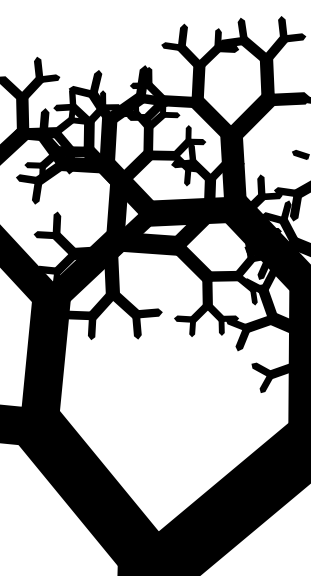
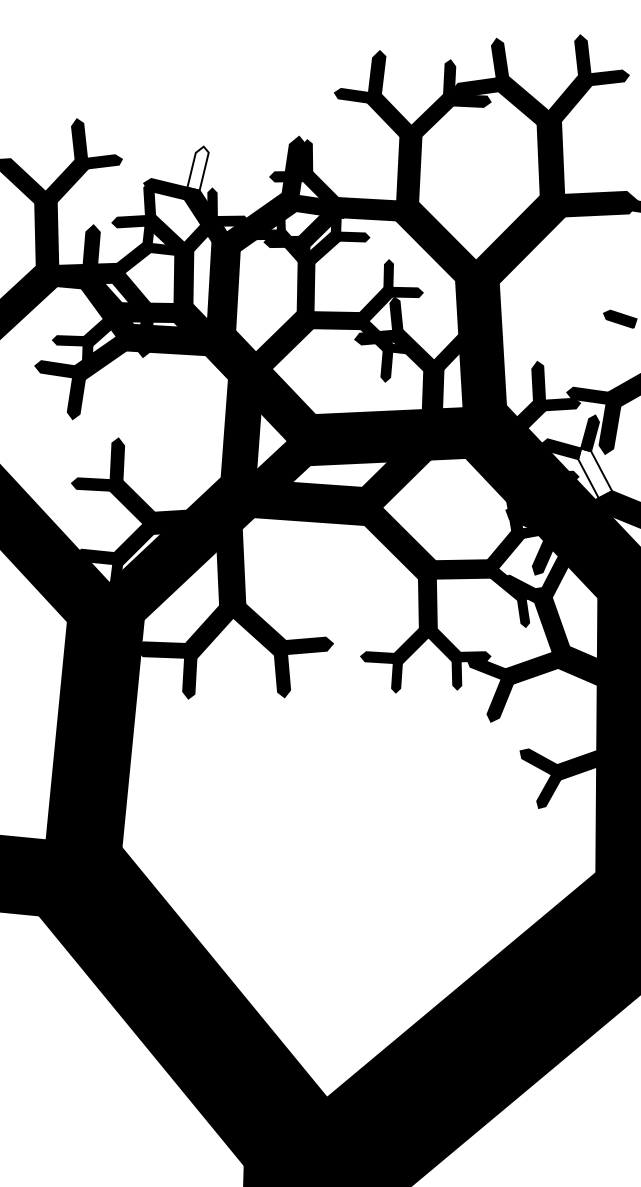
fill: (95, 81) -> (196, 167), removed
fill: (288, 229) -> (594, 472), removed

